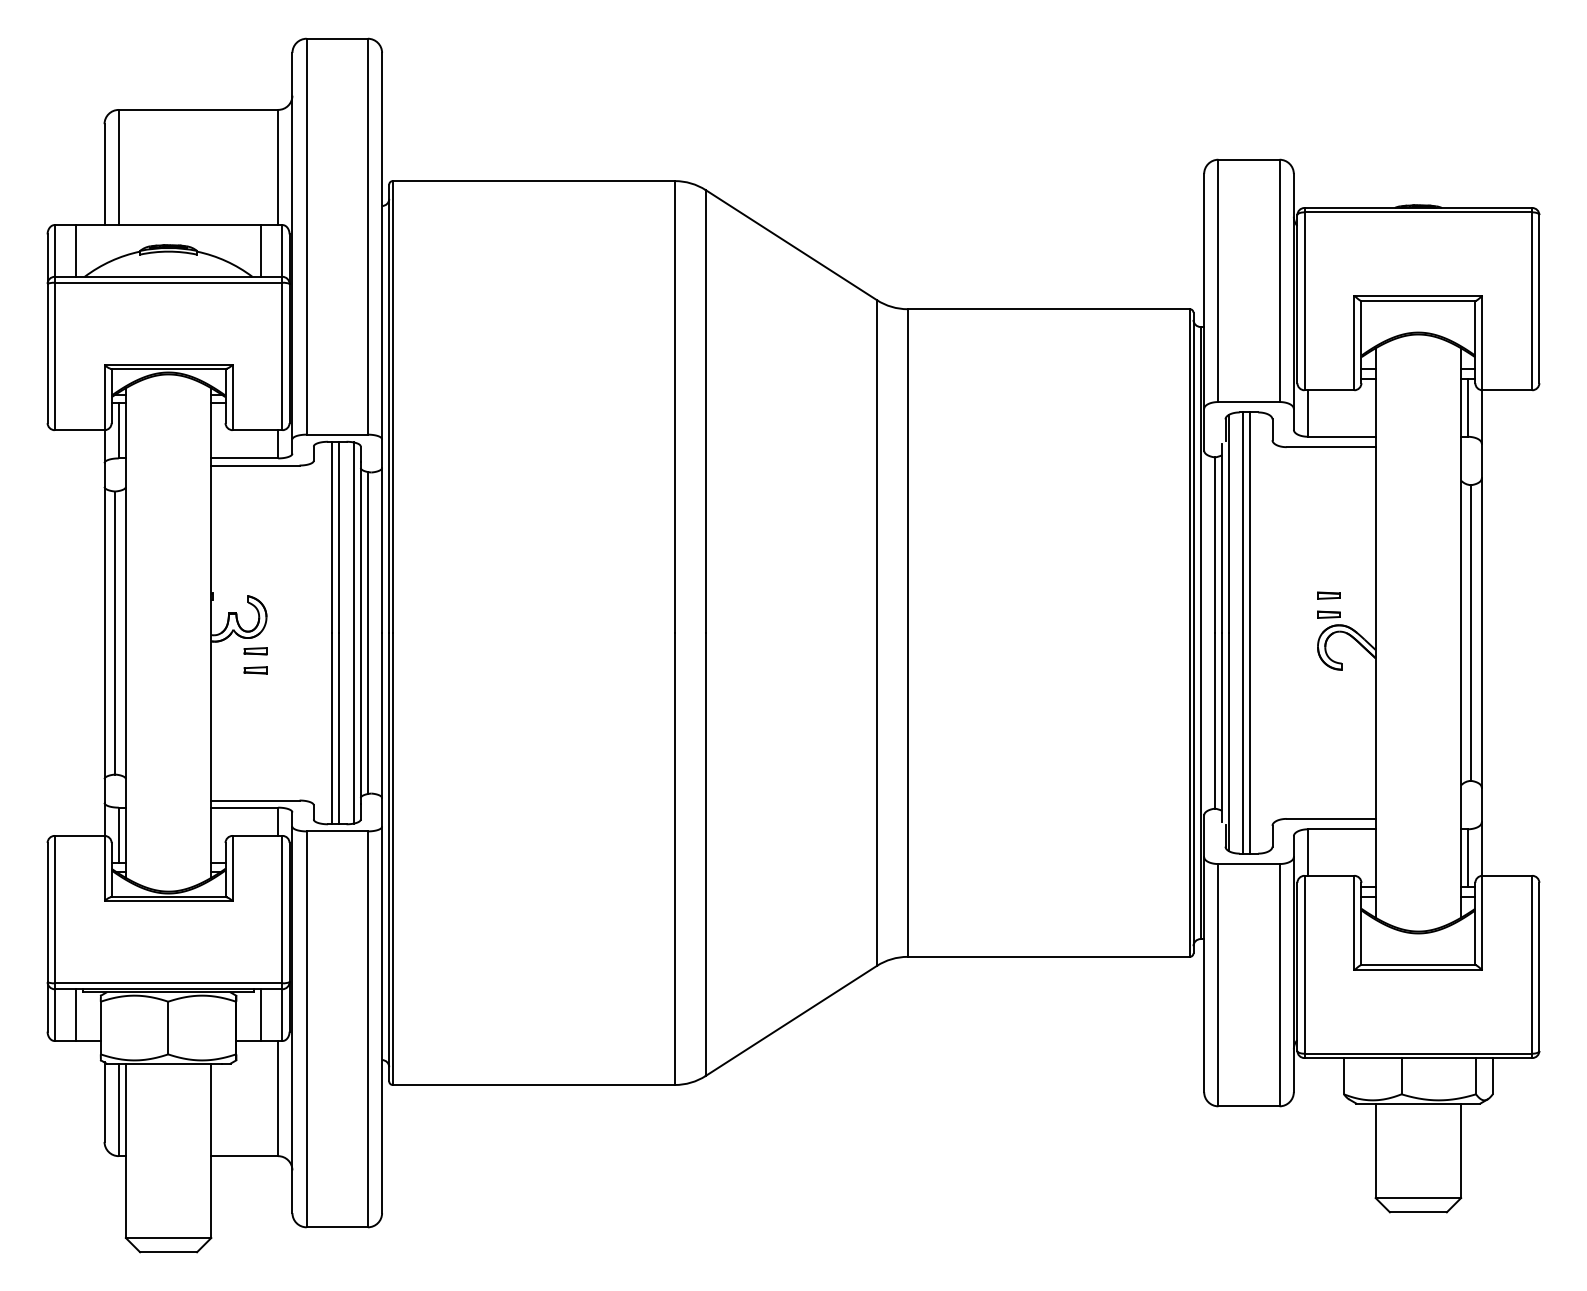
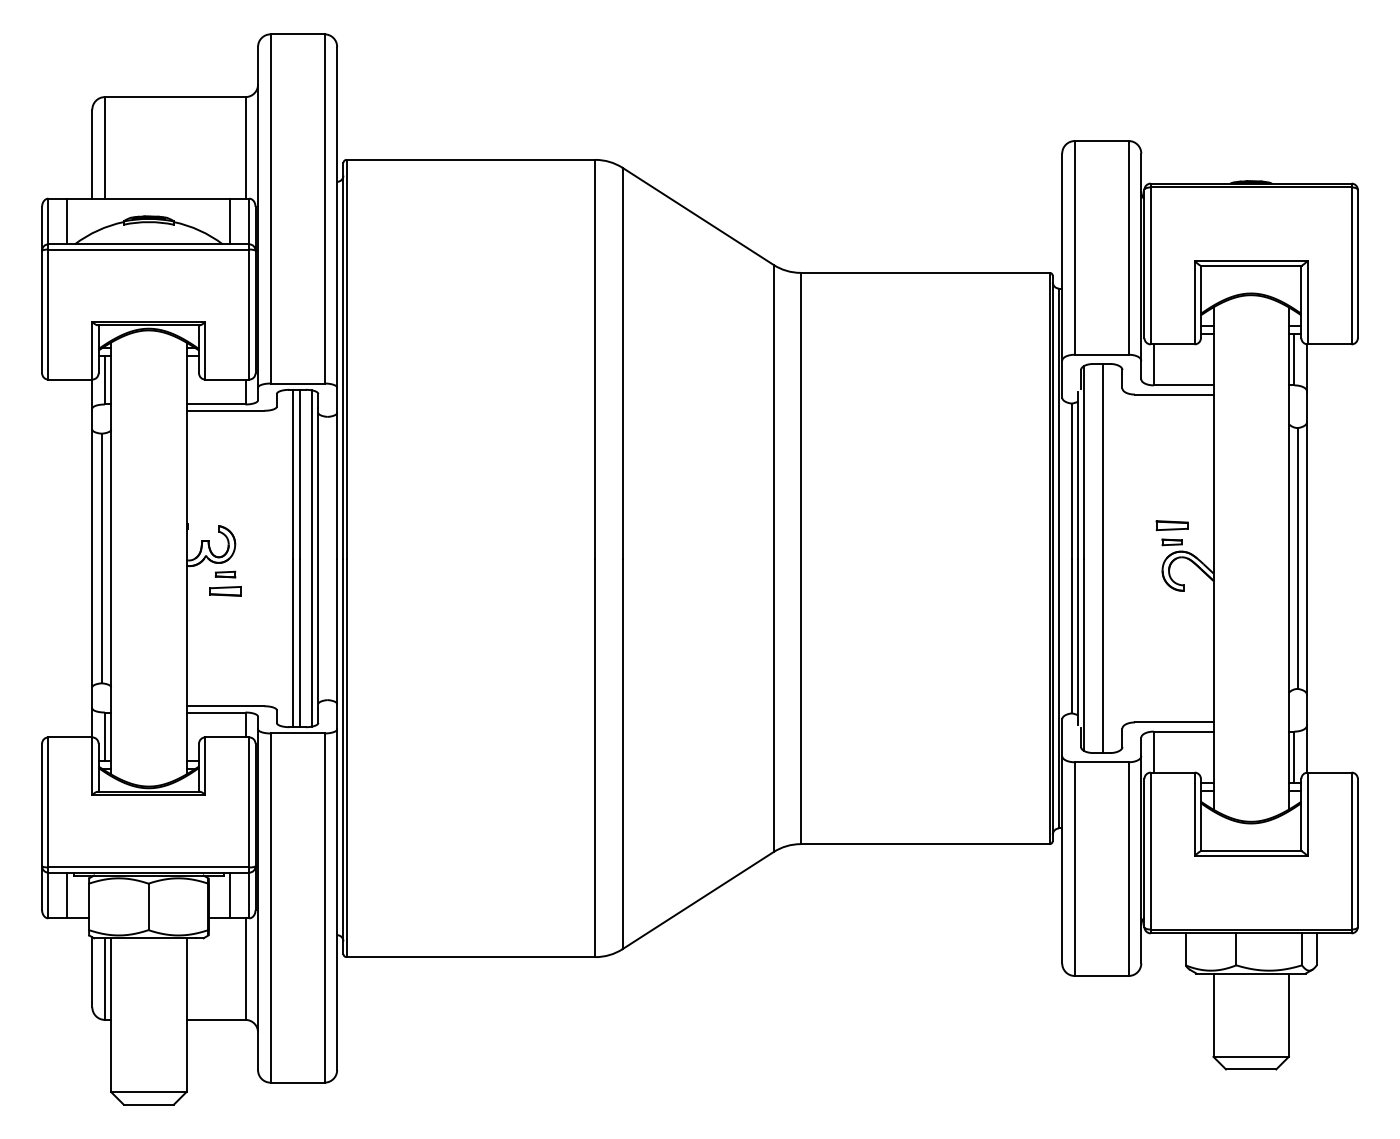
part: (1328, 595) -> (1171, 525), size x1.6
line: (1243, 632) -> (1096, 558), removed
line: (367, 633) -> (324, 558), removed
part: (255, 670) -> (225, 591), size x1.6

